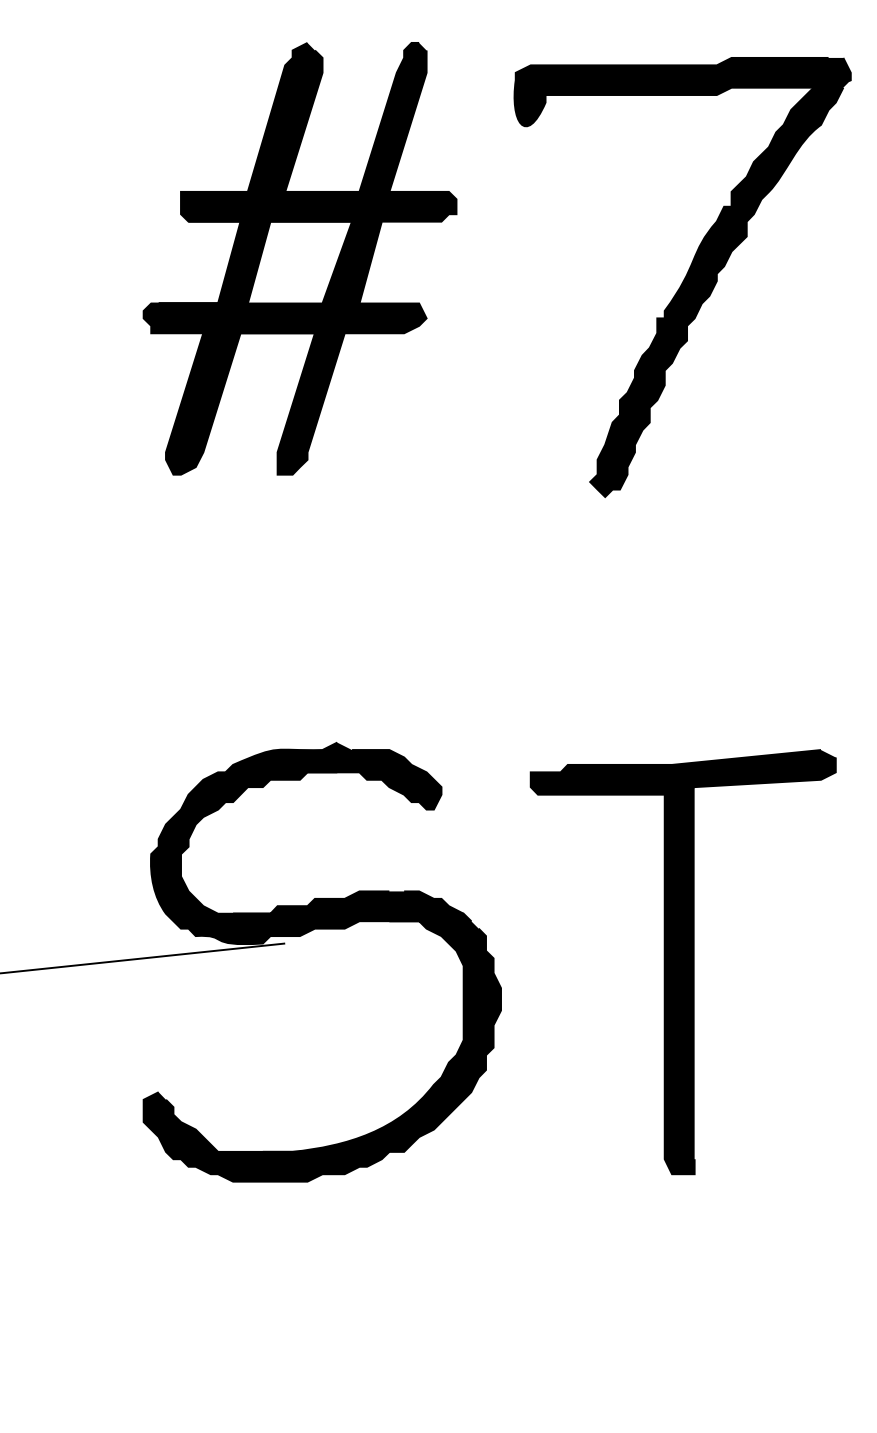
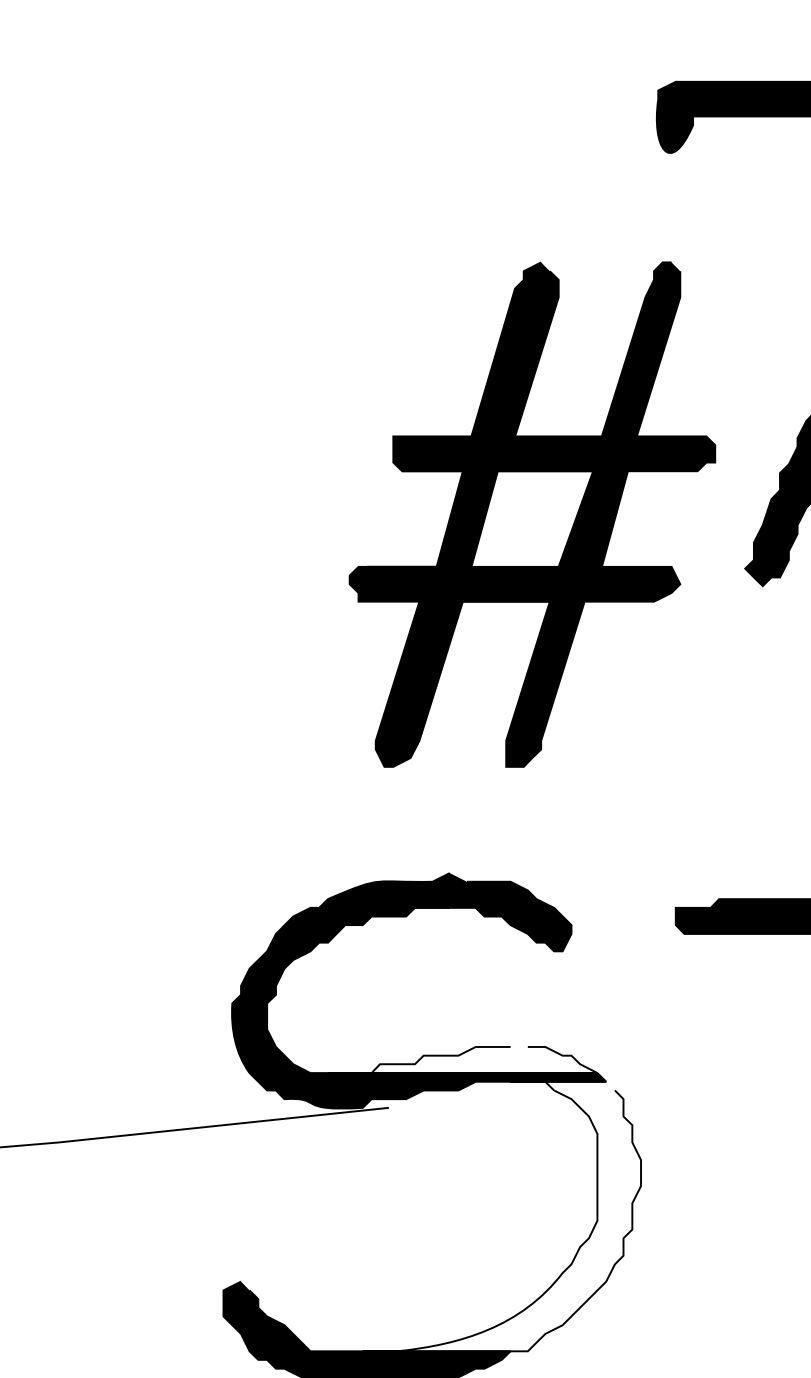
part: (299, 258) -> (531, 514), moved
fill: (348, 902) -> (462, 1059), removed
fill: (381, 1036) -> (501, 1216), removed

